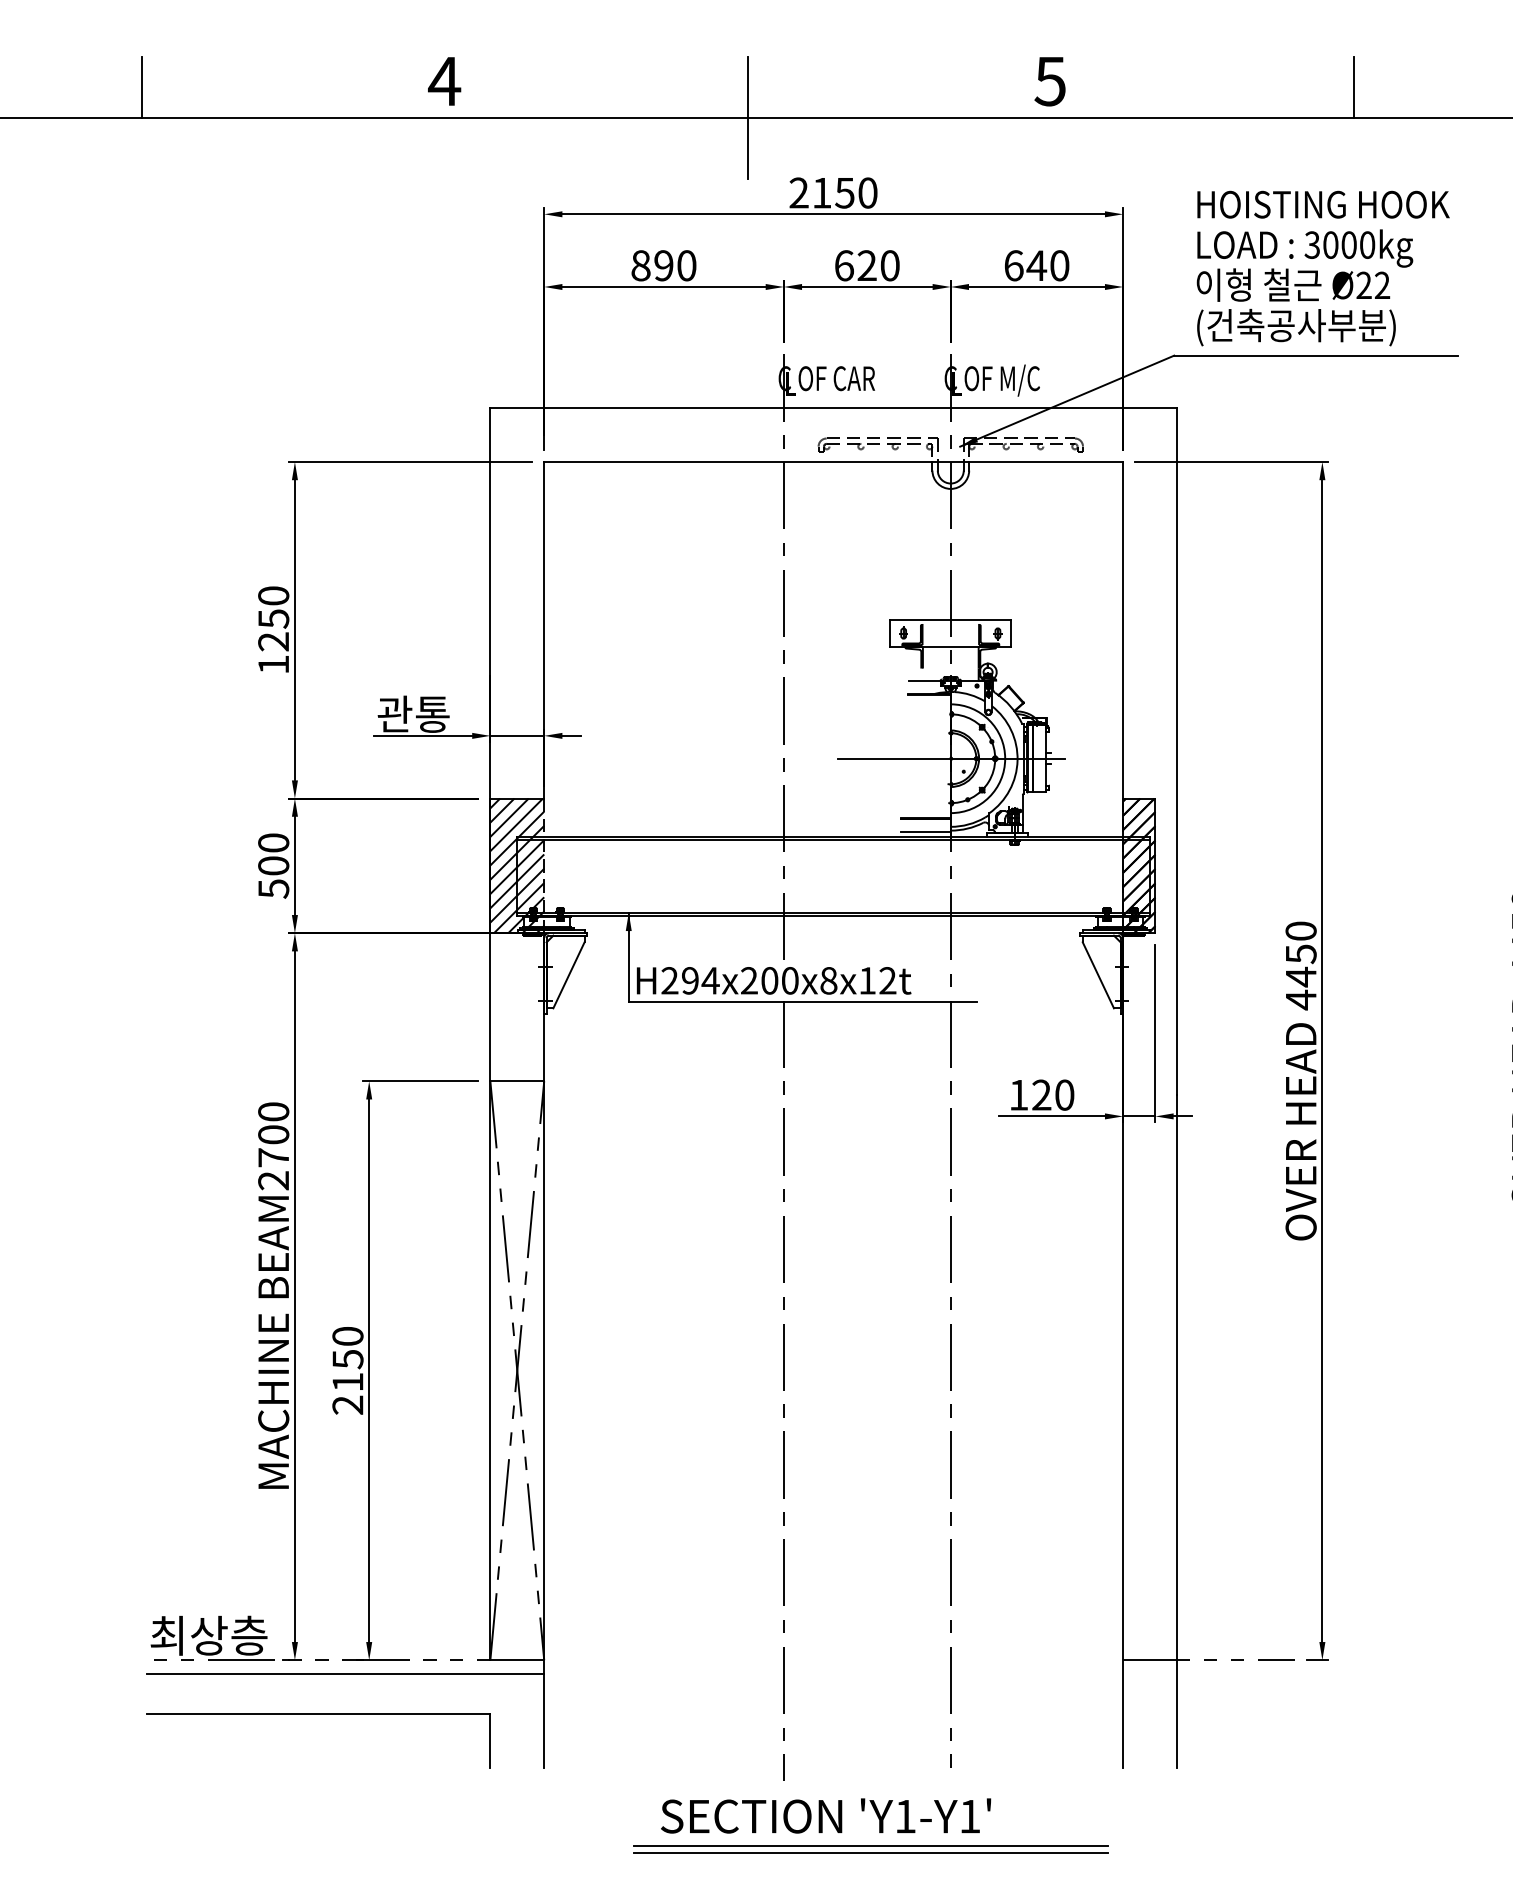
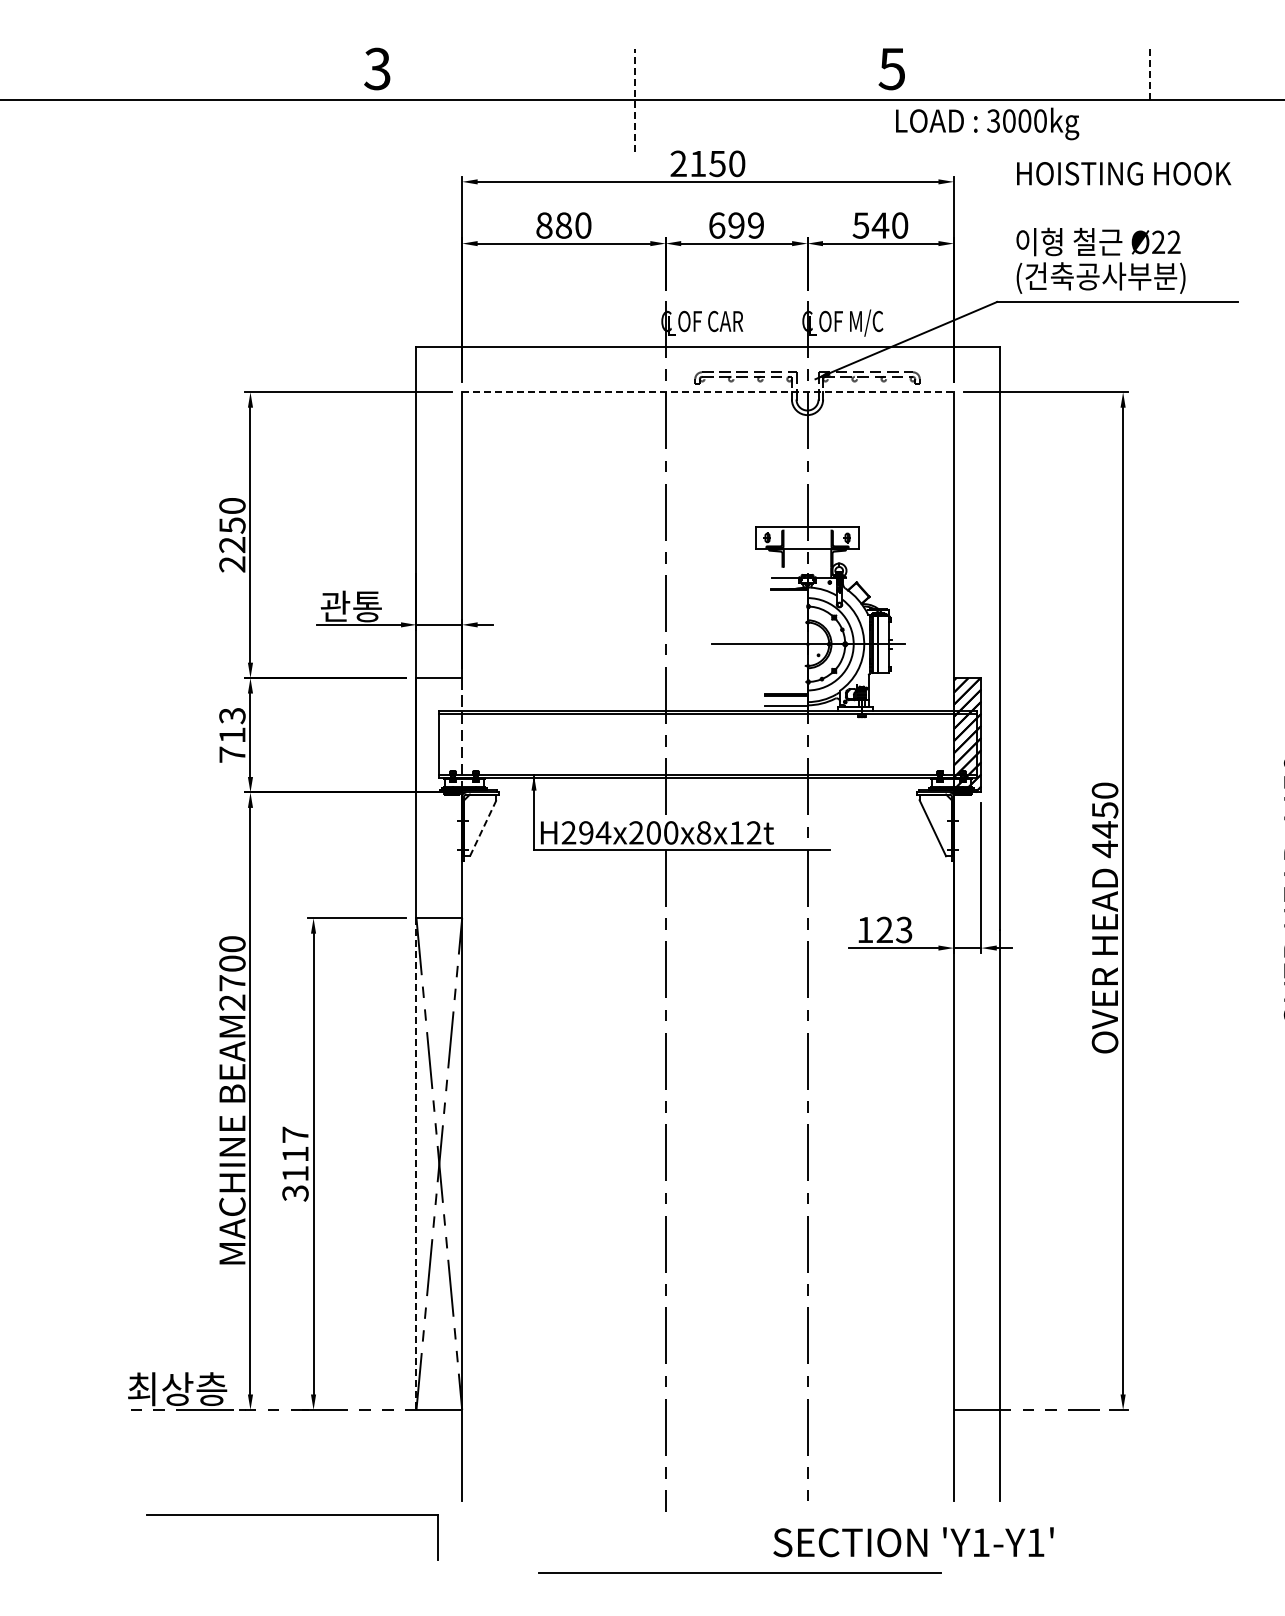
text: (444, 80) -> (377, 68), 4 -> 3
line: (141, 87) -> (120, 74), removed
line: (1353, 87) -> (1149, 74), solid -> dashed
line: (748, 117) -> (635, 99), solid -> dashed
text: (1305, 248) -> (987, 123), moved
text: (663, 265) -> (563, 225), 890 -> 880
text: (878, 265) -> (746, 225), 620 -> 699
text: (1013, 265) -> (860, 225), 640 -> 540
line: (834, 462) -> (708, 392), solid -> dashed
text: (273, 664) -> (232, 564), 1250 -> 2250
text: (273, 866) -> (232, 735), 500 -> 713
hatch: (517, 866) -> (439, 735), removed
line: (569, 975) -> (483, 828), solid -> dashed
text: (1064, 1094) -> (904, 929), 120 -> 123
text: (347, 1370) -> (295, 1163), 2150 -> 3117
line: (490, 1371) -> (416, 1164), solid -> dashed
line: (345, 1673) -> (293, 1421), removed
part: (318, 1715) -> (292, 1515), moved
text: (825, 1816) -> (913, 1542), moved
line: (870, 1845) -> (739, 1567), removed

